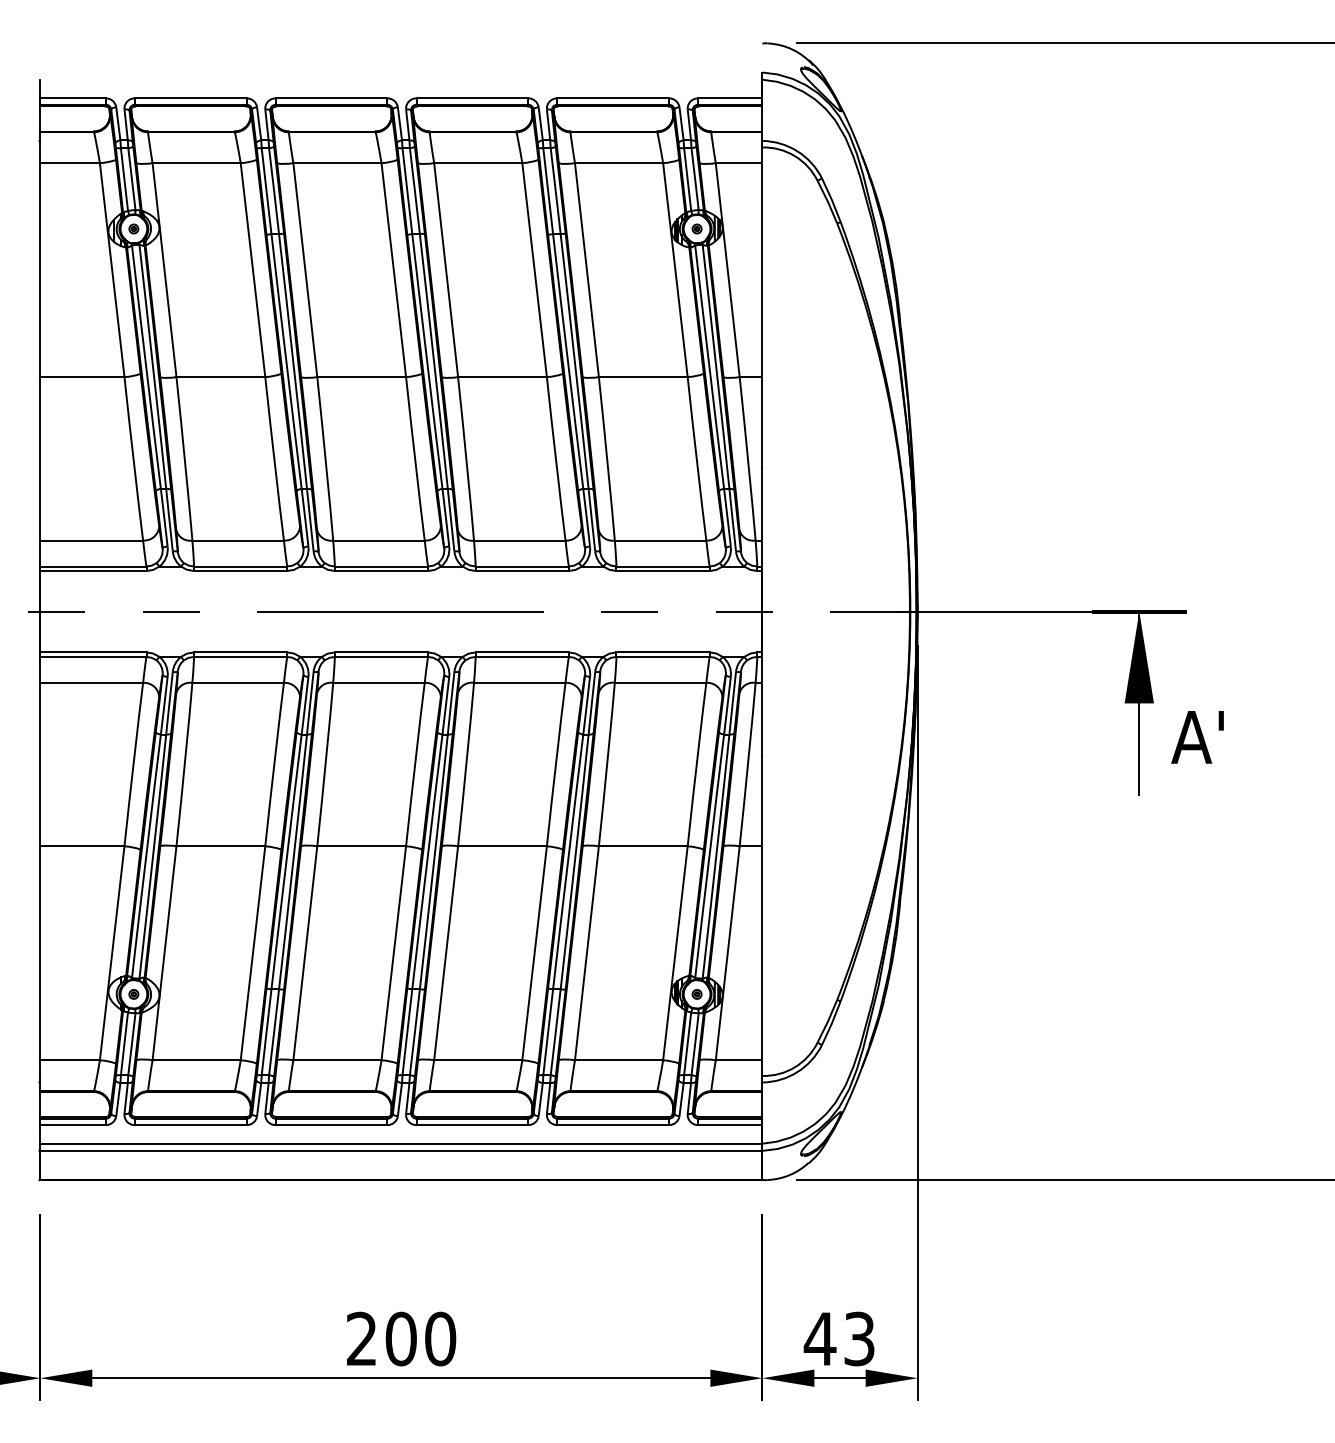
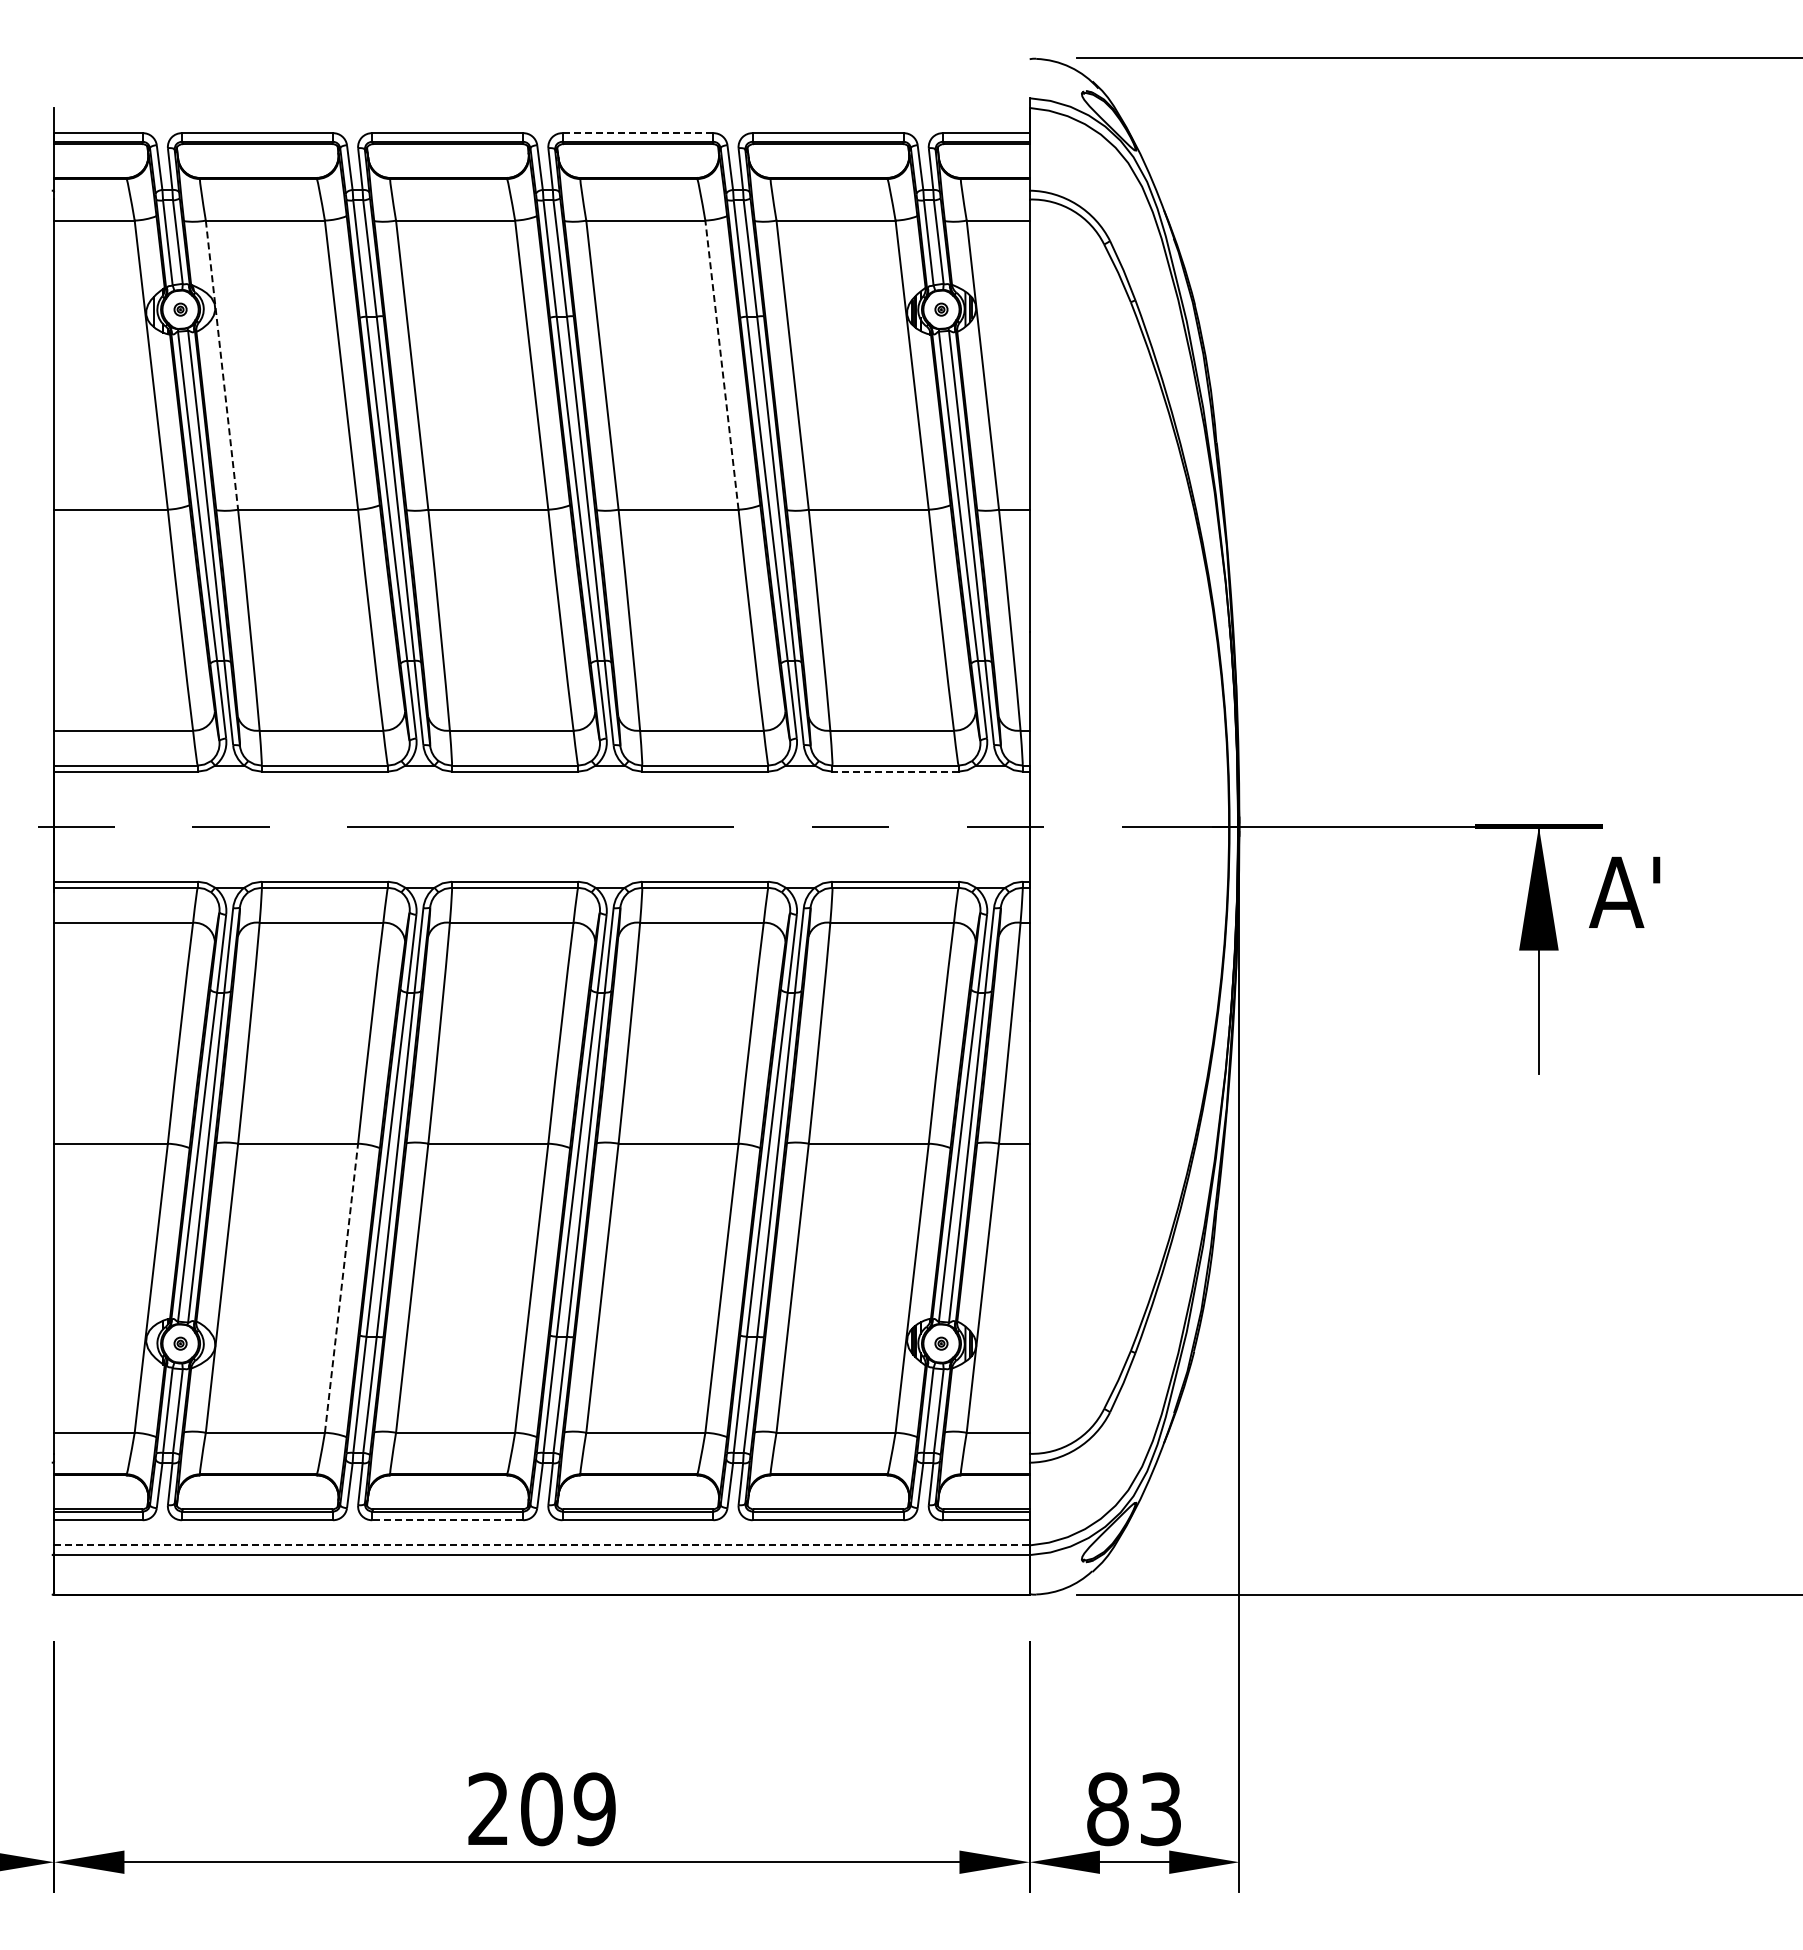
line: (472, 98) -> (638, 133), solid -> dashed
line: (534, 269) -> (721, 364), solid -> dashed
line: (164, 270) -> (222, 365), solid -> dashed
line: (663, 570) -> (895, 771), solid -> dashed
text: (1197, 736) -> (1624, 891), moved
line: (252, 952) -> (341, 1287), solid -> dashed
line: (331, 1125) -> (447, 1520), solid -> dashed
line: (401, 1143) -> (541, 1545), solid -> dashed
text: (440, 1339) -> (594, 1809), 200 -> 209
text: (819, 1339) -> (1107, 1809), 43 -> 83

